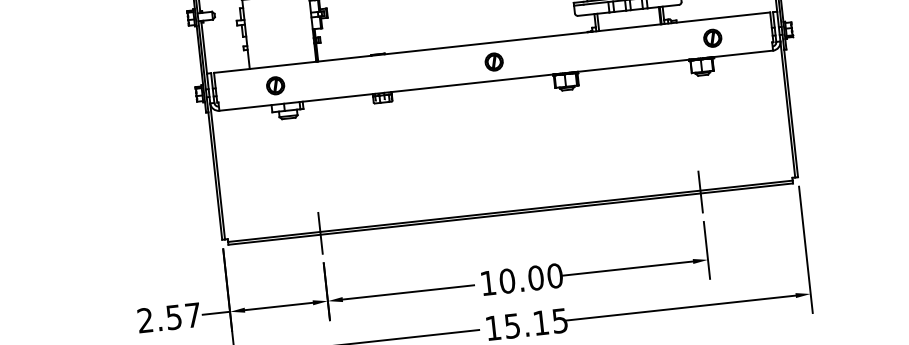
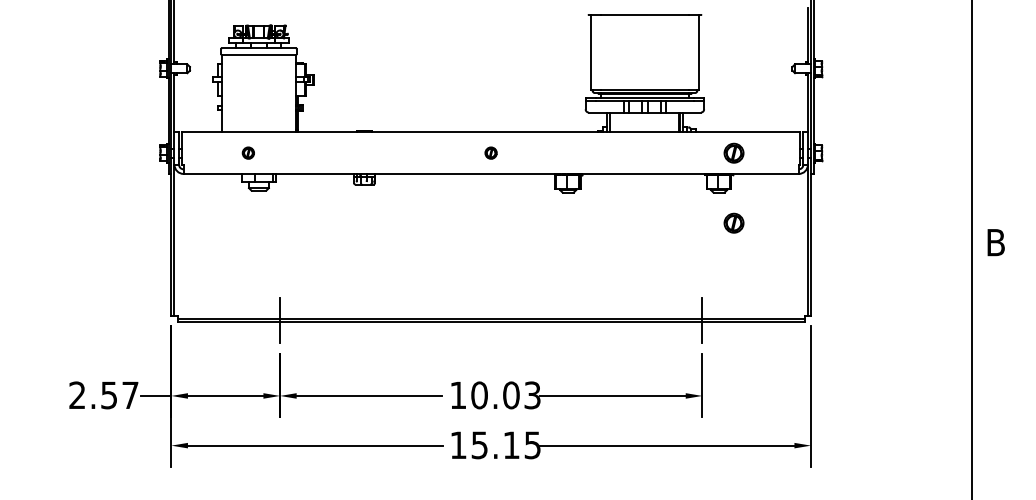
part: (493, 61) -> (490, 152), size x0.6
part: (275, 85) -> (248, 152), size x0.6
part: (719, 100) -> (733, 222), added
text: (555, 276) -> (532, 395), 10.00 -> 10.03

